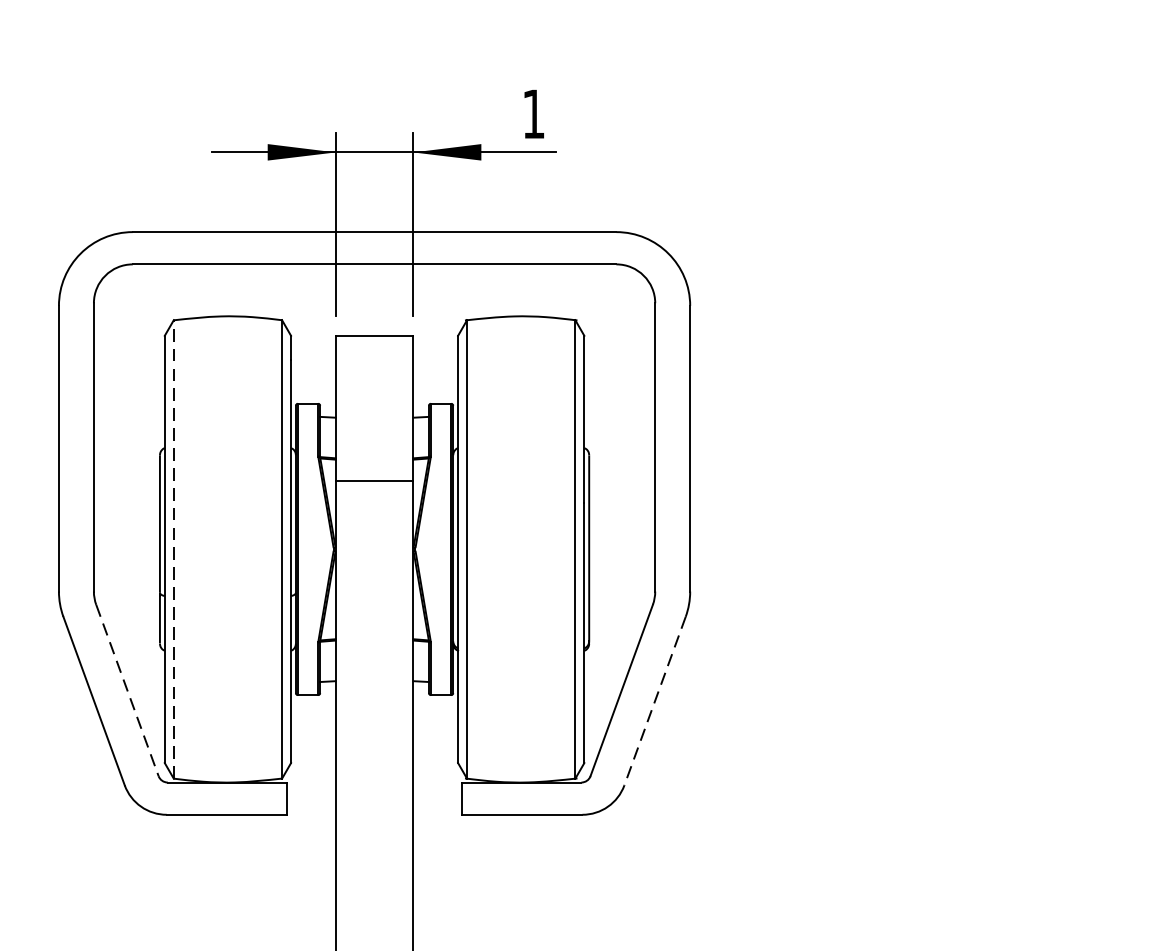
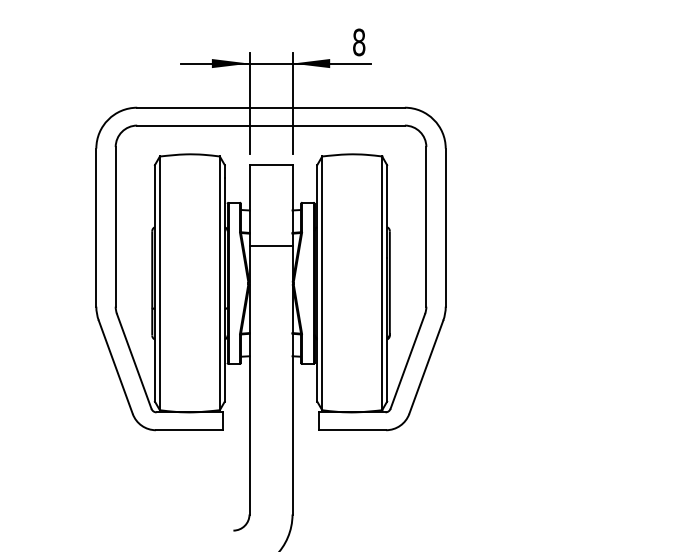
text: (534, 114) -> (359, 42), 1 -> 8
line: (173, 549) -> (159, 283), dashed -> solid
line: (127, 690) -> (134, 361), dashed -> solid
line: (655, 701) -> (426, 367), dashed -> solid

